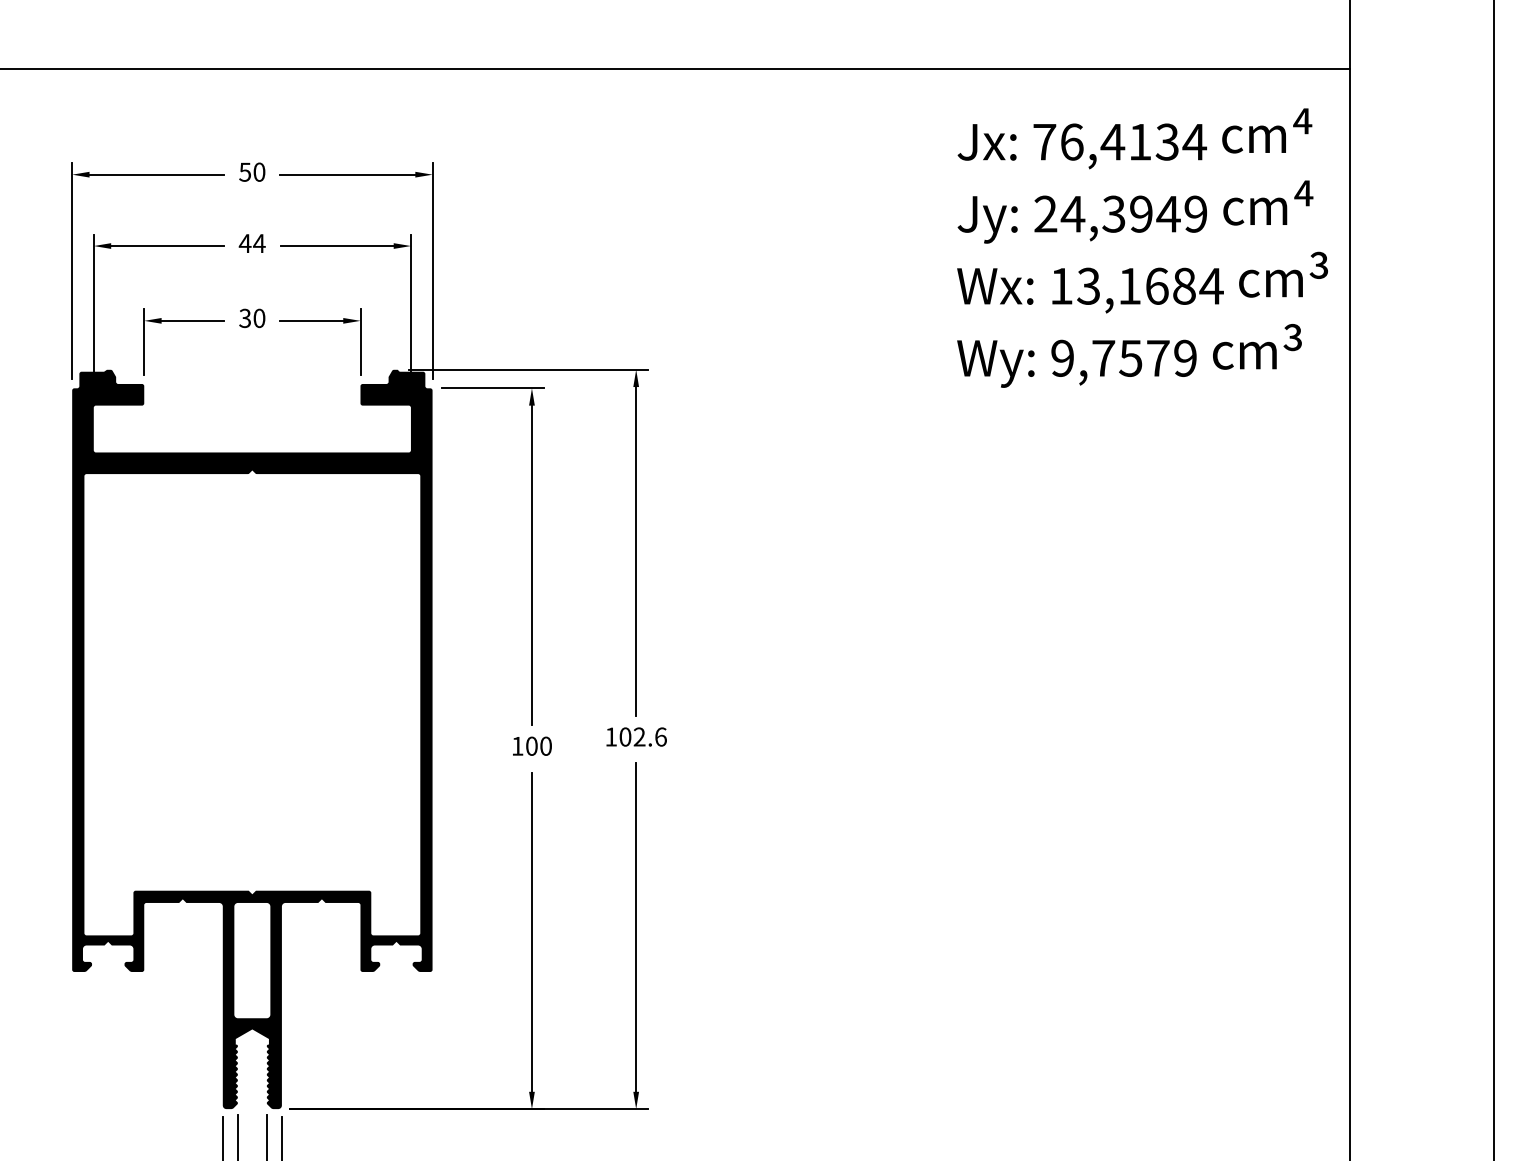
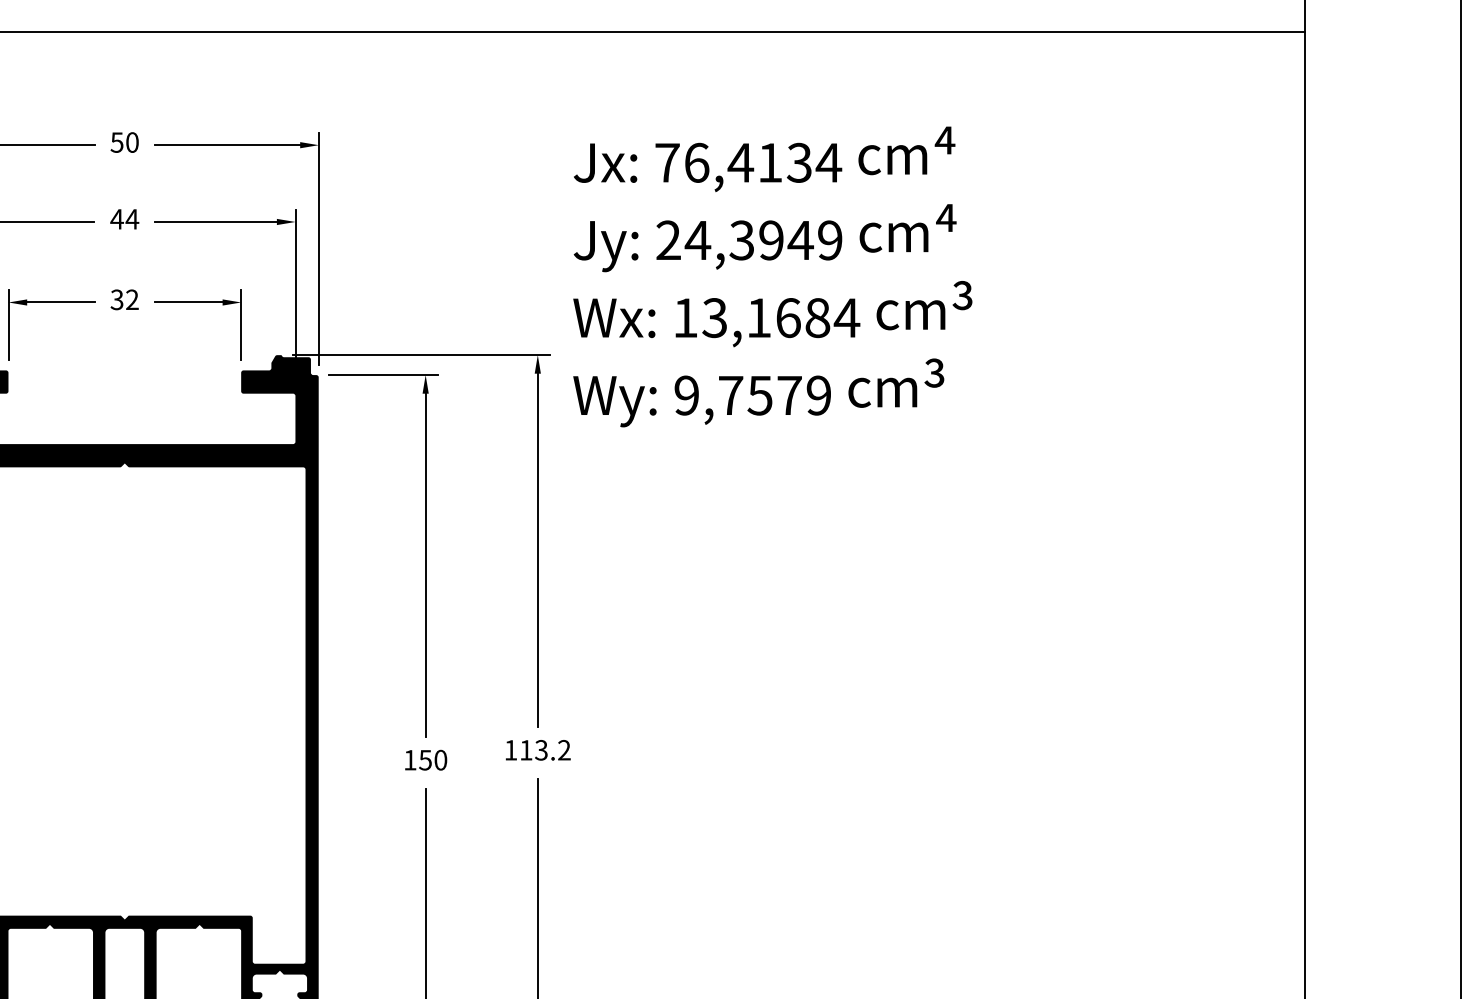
text: (1142, 247) -> (772, 276), moved
text: (259, 318) -> (132, 299), 30 -> 32
text: (642, 736) -> (544, 749), 102.6 -> 113.2
text: (531, 745) -> (425, 759), 100 -> 150

